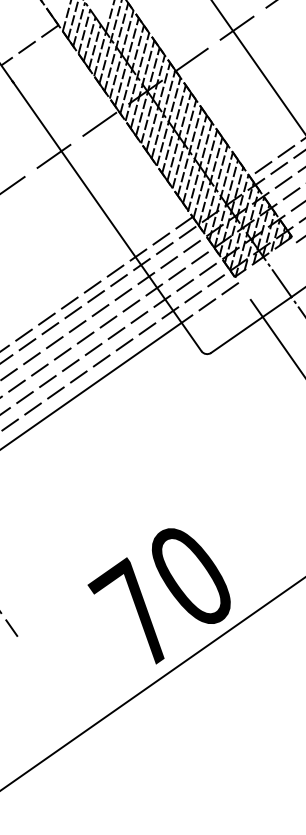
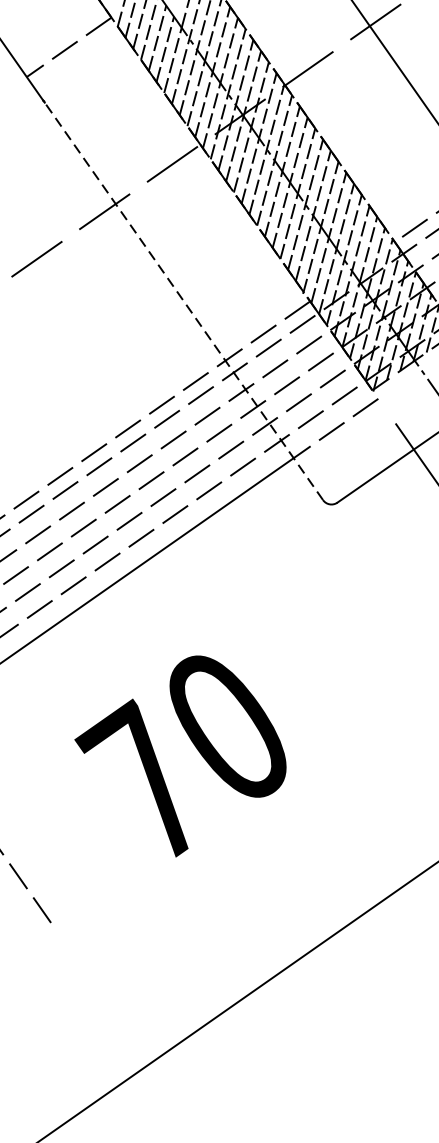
line: (107, 216) -> (183, 300), solid -> dashed
text: (158, 596) -> (179, 756), moved

